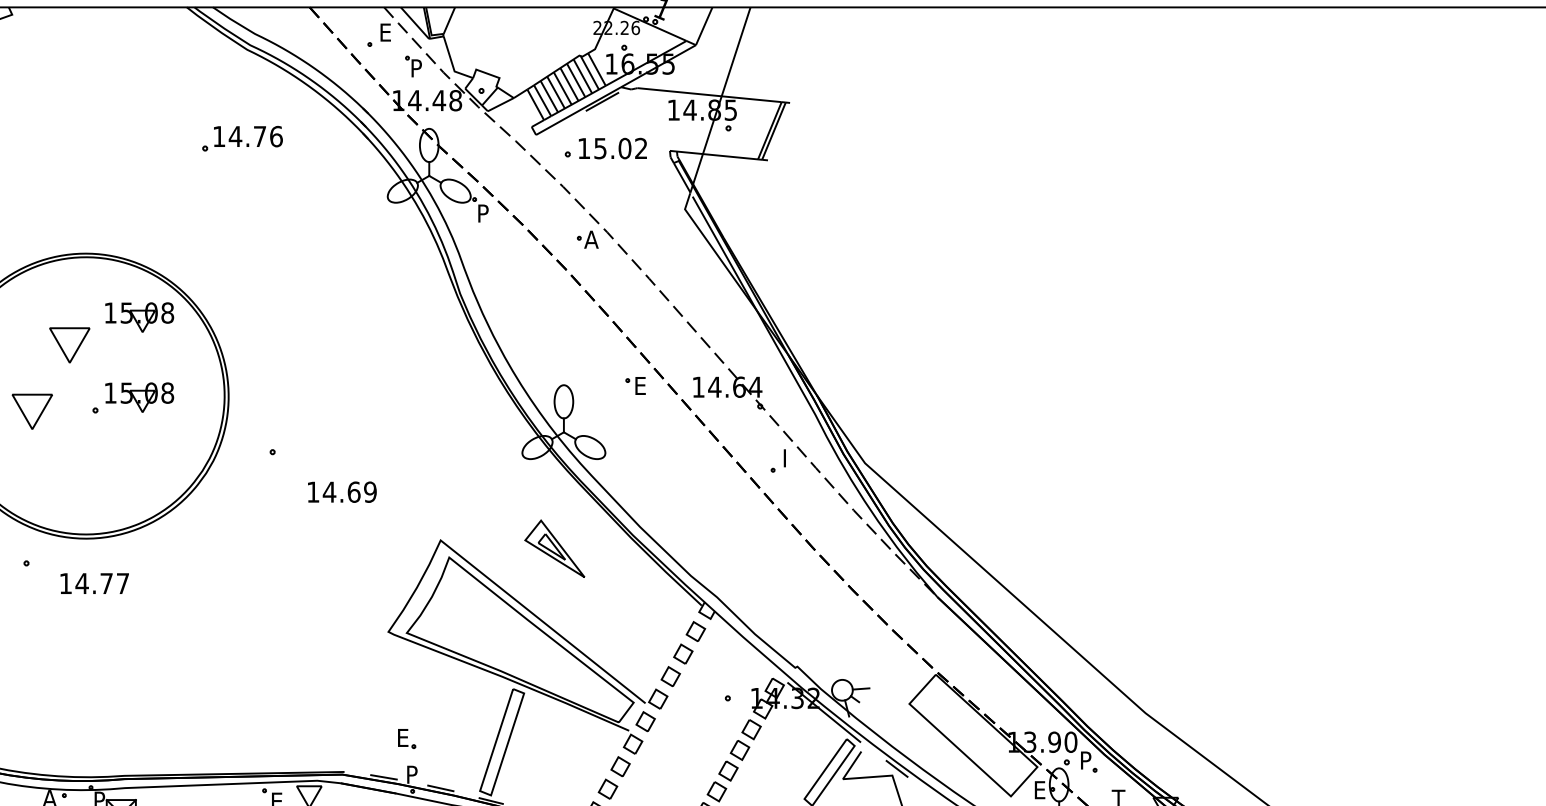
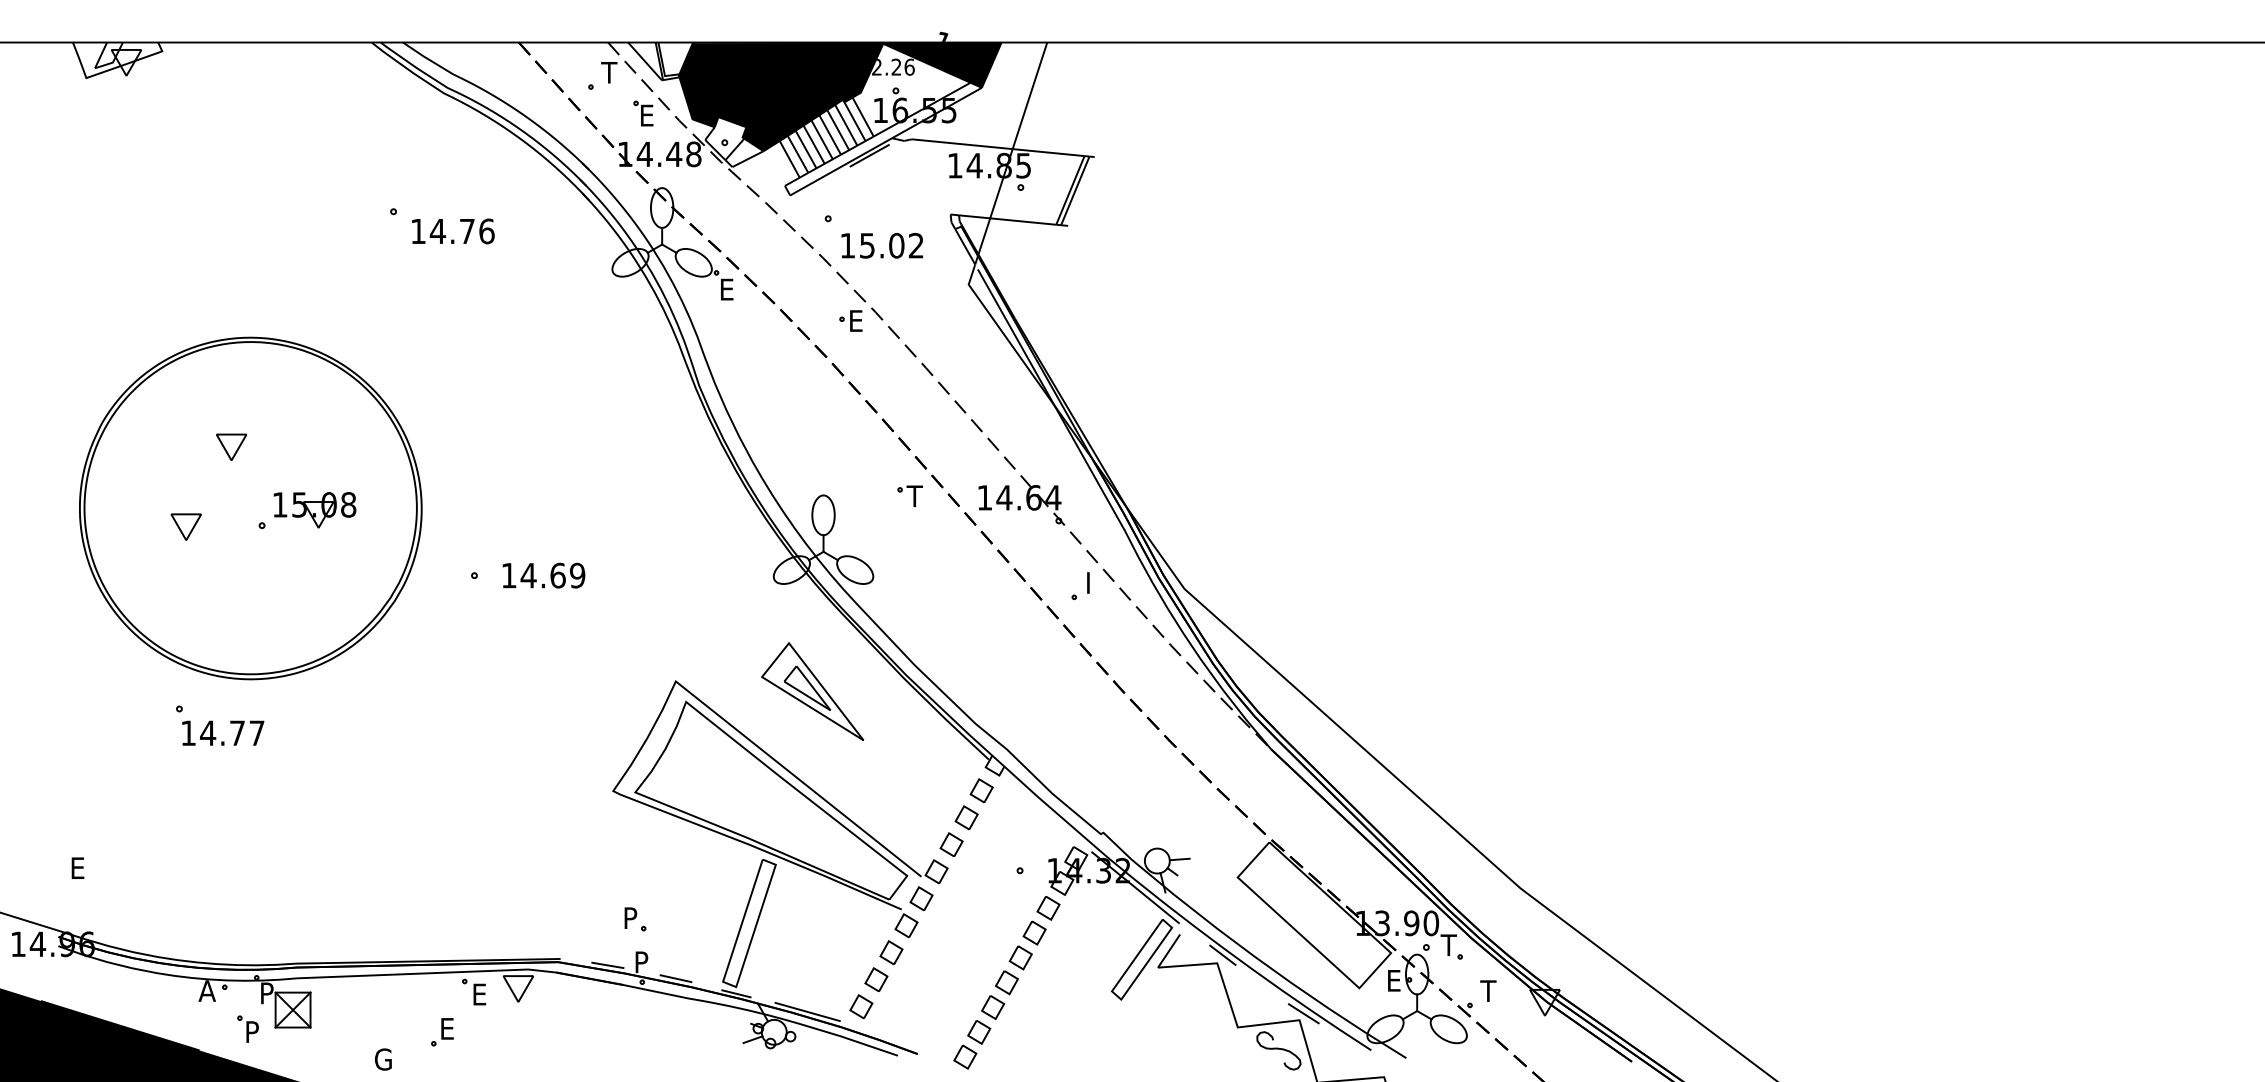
text: (385, 32) -> (609, 72), E -> T
fill: (577, 52) -> (839, 96), added
text: (417, 68) -> (648, 115), P -> E
text: (248, 136) -> (453, 231), moved
text: (613, 148) -> (882, 245), moved
text: (484, 213) -> (728, 289), P -> E
text: (591, 239) -> (856, 320), A -> E
part: (139, 317) -> (314, 414), removed
part: (69, 344) -> (231, 446), size x0.62
text: (639, 386) -> (914, 496), E -> T
part: (31, 411) -> (185, 526), size x0.62
text: (341, 492) -> (543, 575), moved
part: (554, 548) -> (812, 691), size x1.43
text: (94, 583) -> (223, 732), moved
text: (404, 737) -> (632, 917), E -> P
text: (1085, 759) -> (1448, 944), P -> T

